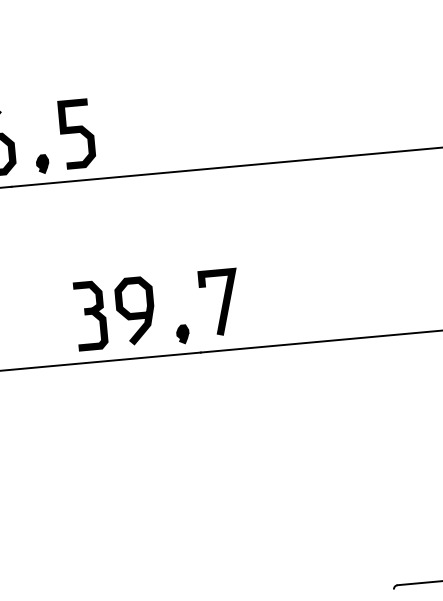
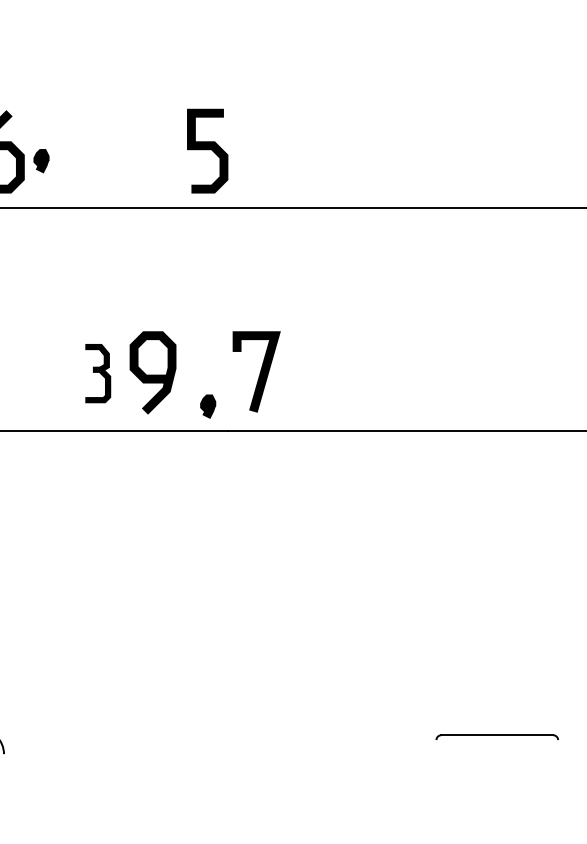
curve: (76, 133) -> (207, 150), moved
part: (42, 164) -> (41, 161), moved
part: (90, 315) -> (97, 373), size x0.7

